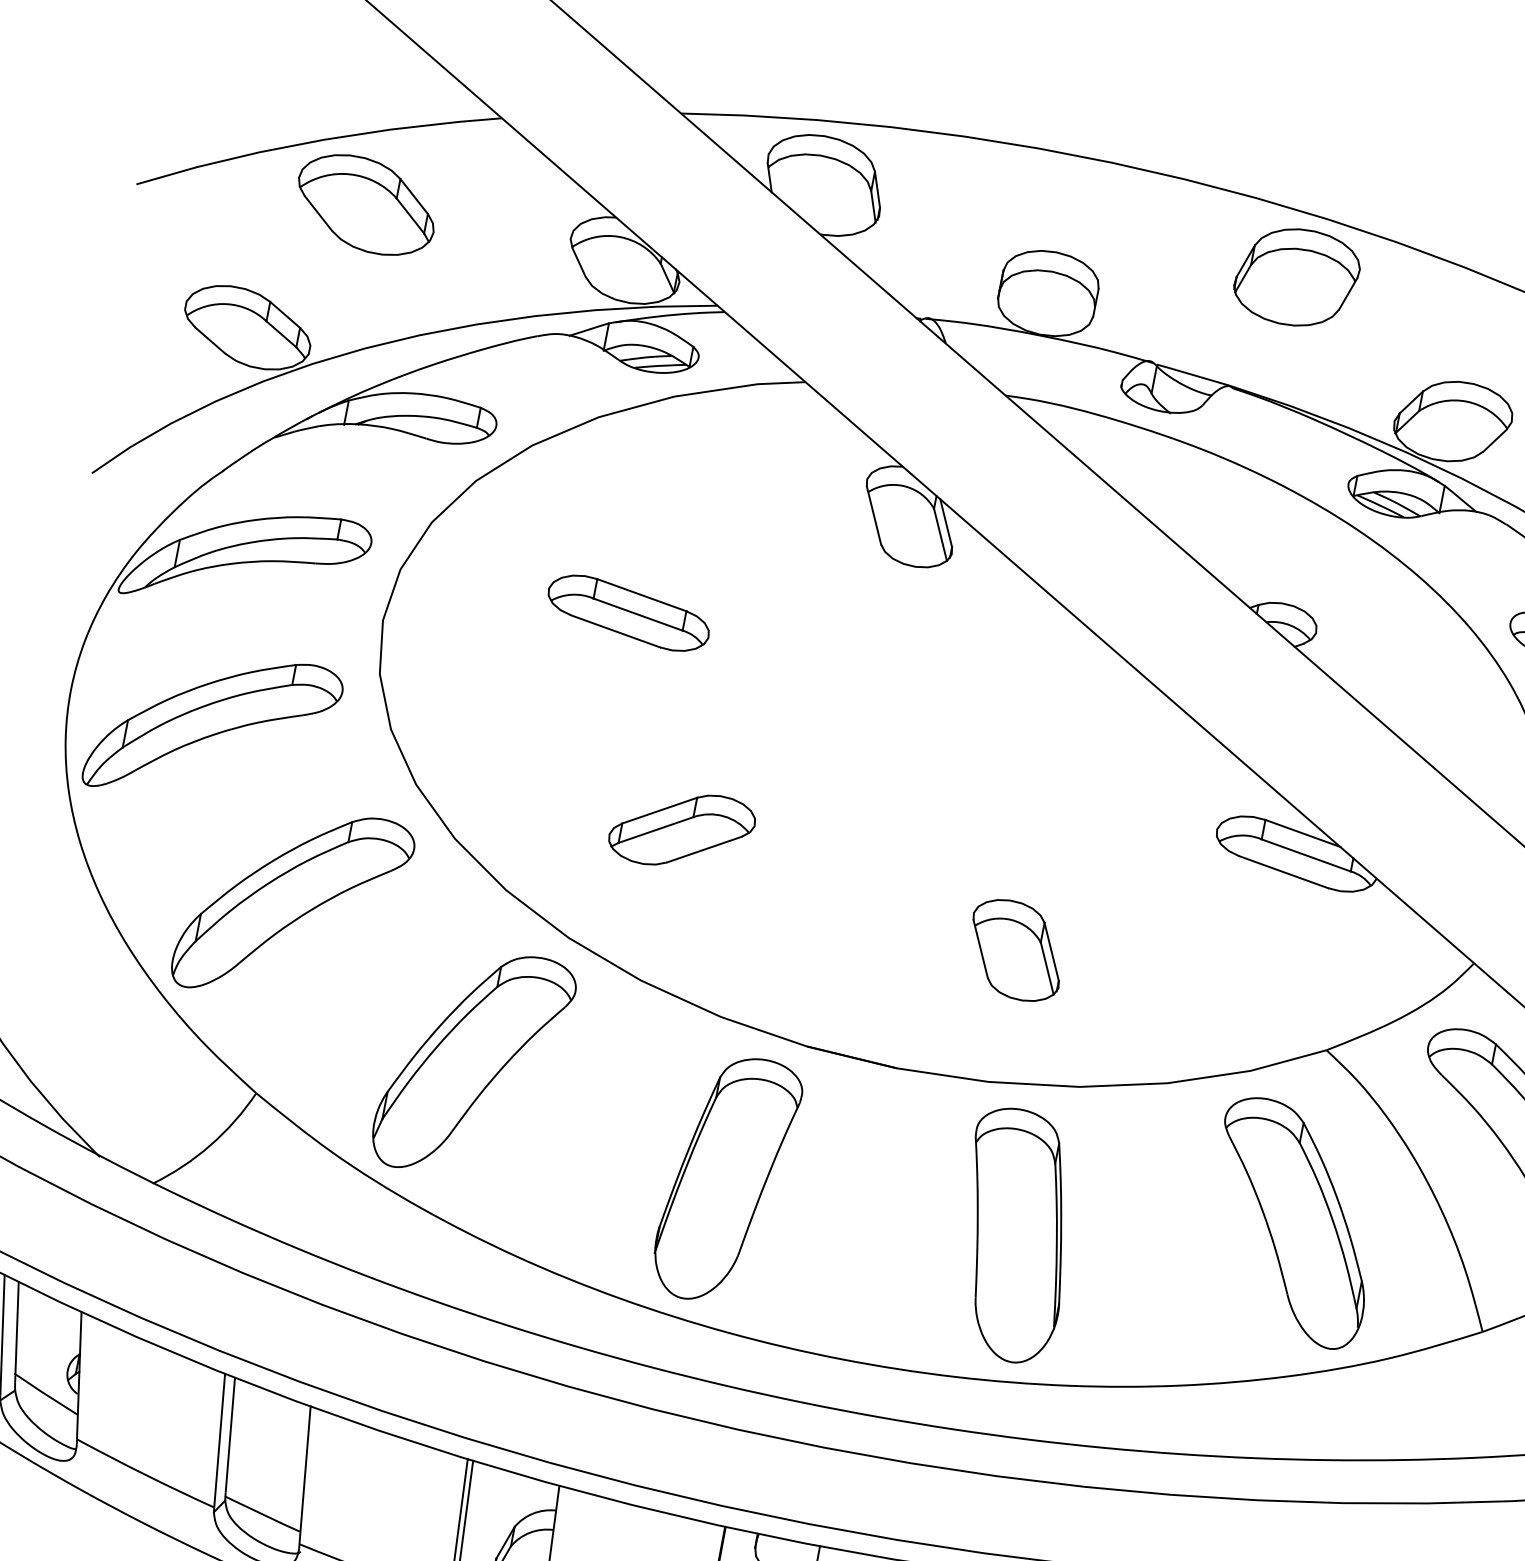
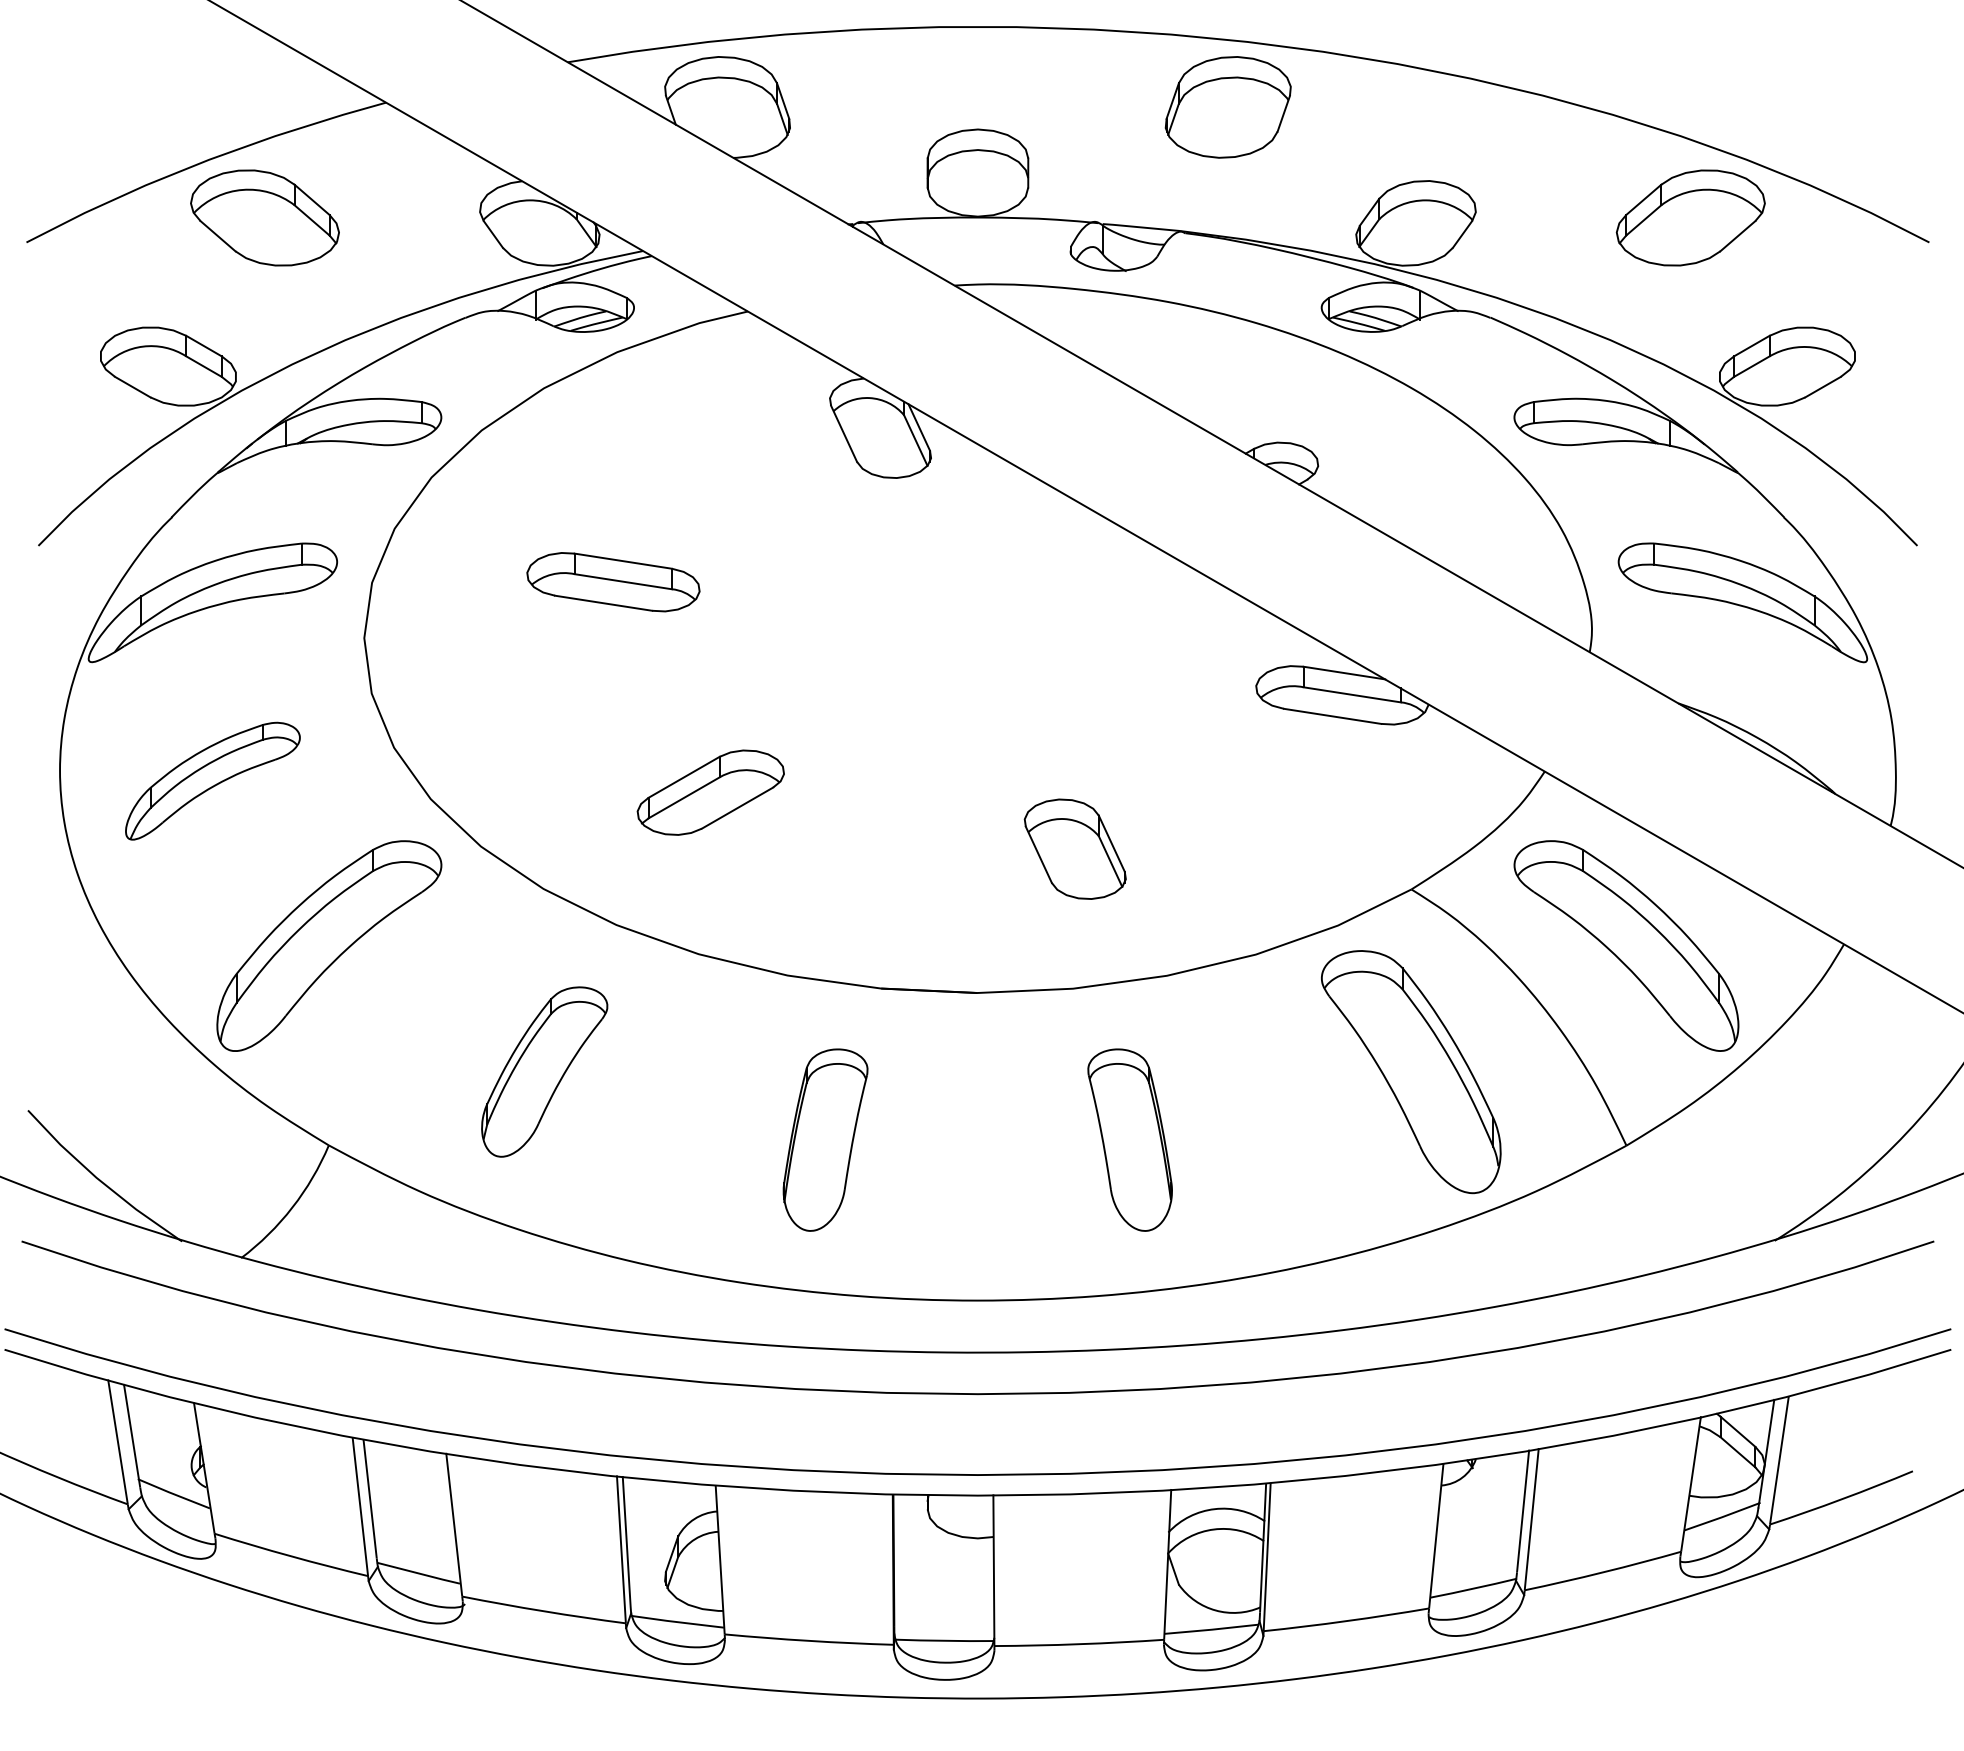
part: (213, 727) -> (212, 780), size x0.7
part: (473, 1063) -> (544, 1071), size x0.7
part: (726, 1178) -> (825, 1139), size x0.7
part: (1014, 1234) -> (1129, 1139), size x0.7

